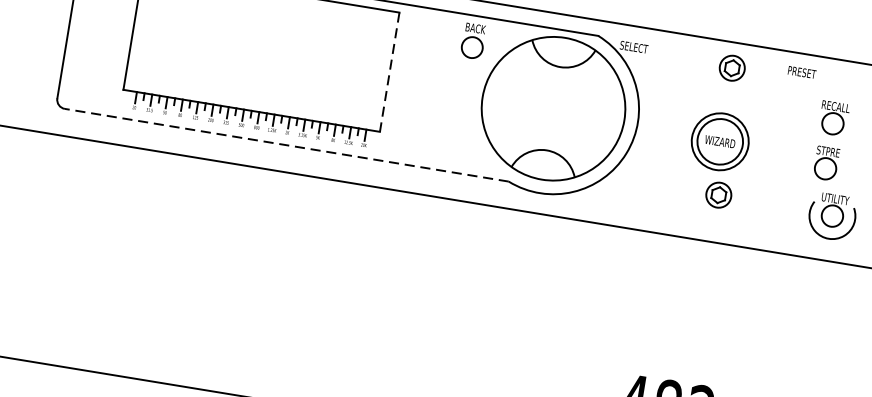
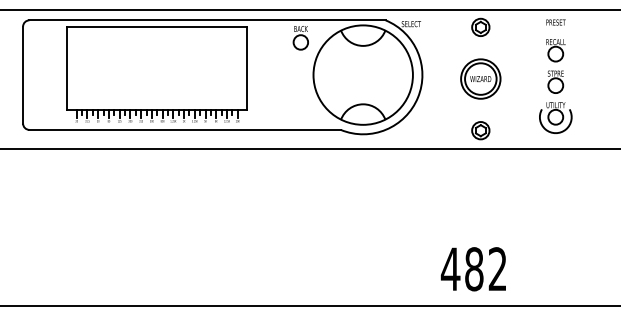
line: (390, 72) -> (247, 68), dashed -> solid
text: (801, 72) -> (555, 22), moved
line: (287, 144) -> (185, 129), dashed -> solid
part: (718, 194) -> (480, 130), moved
part: (831, 216) -> (555, 117), moved

